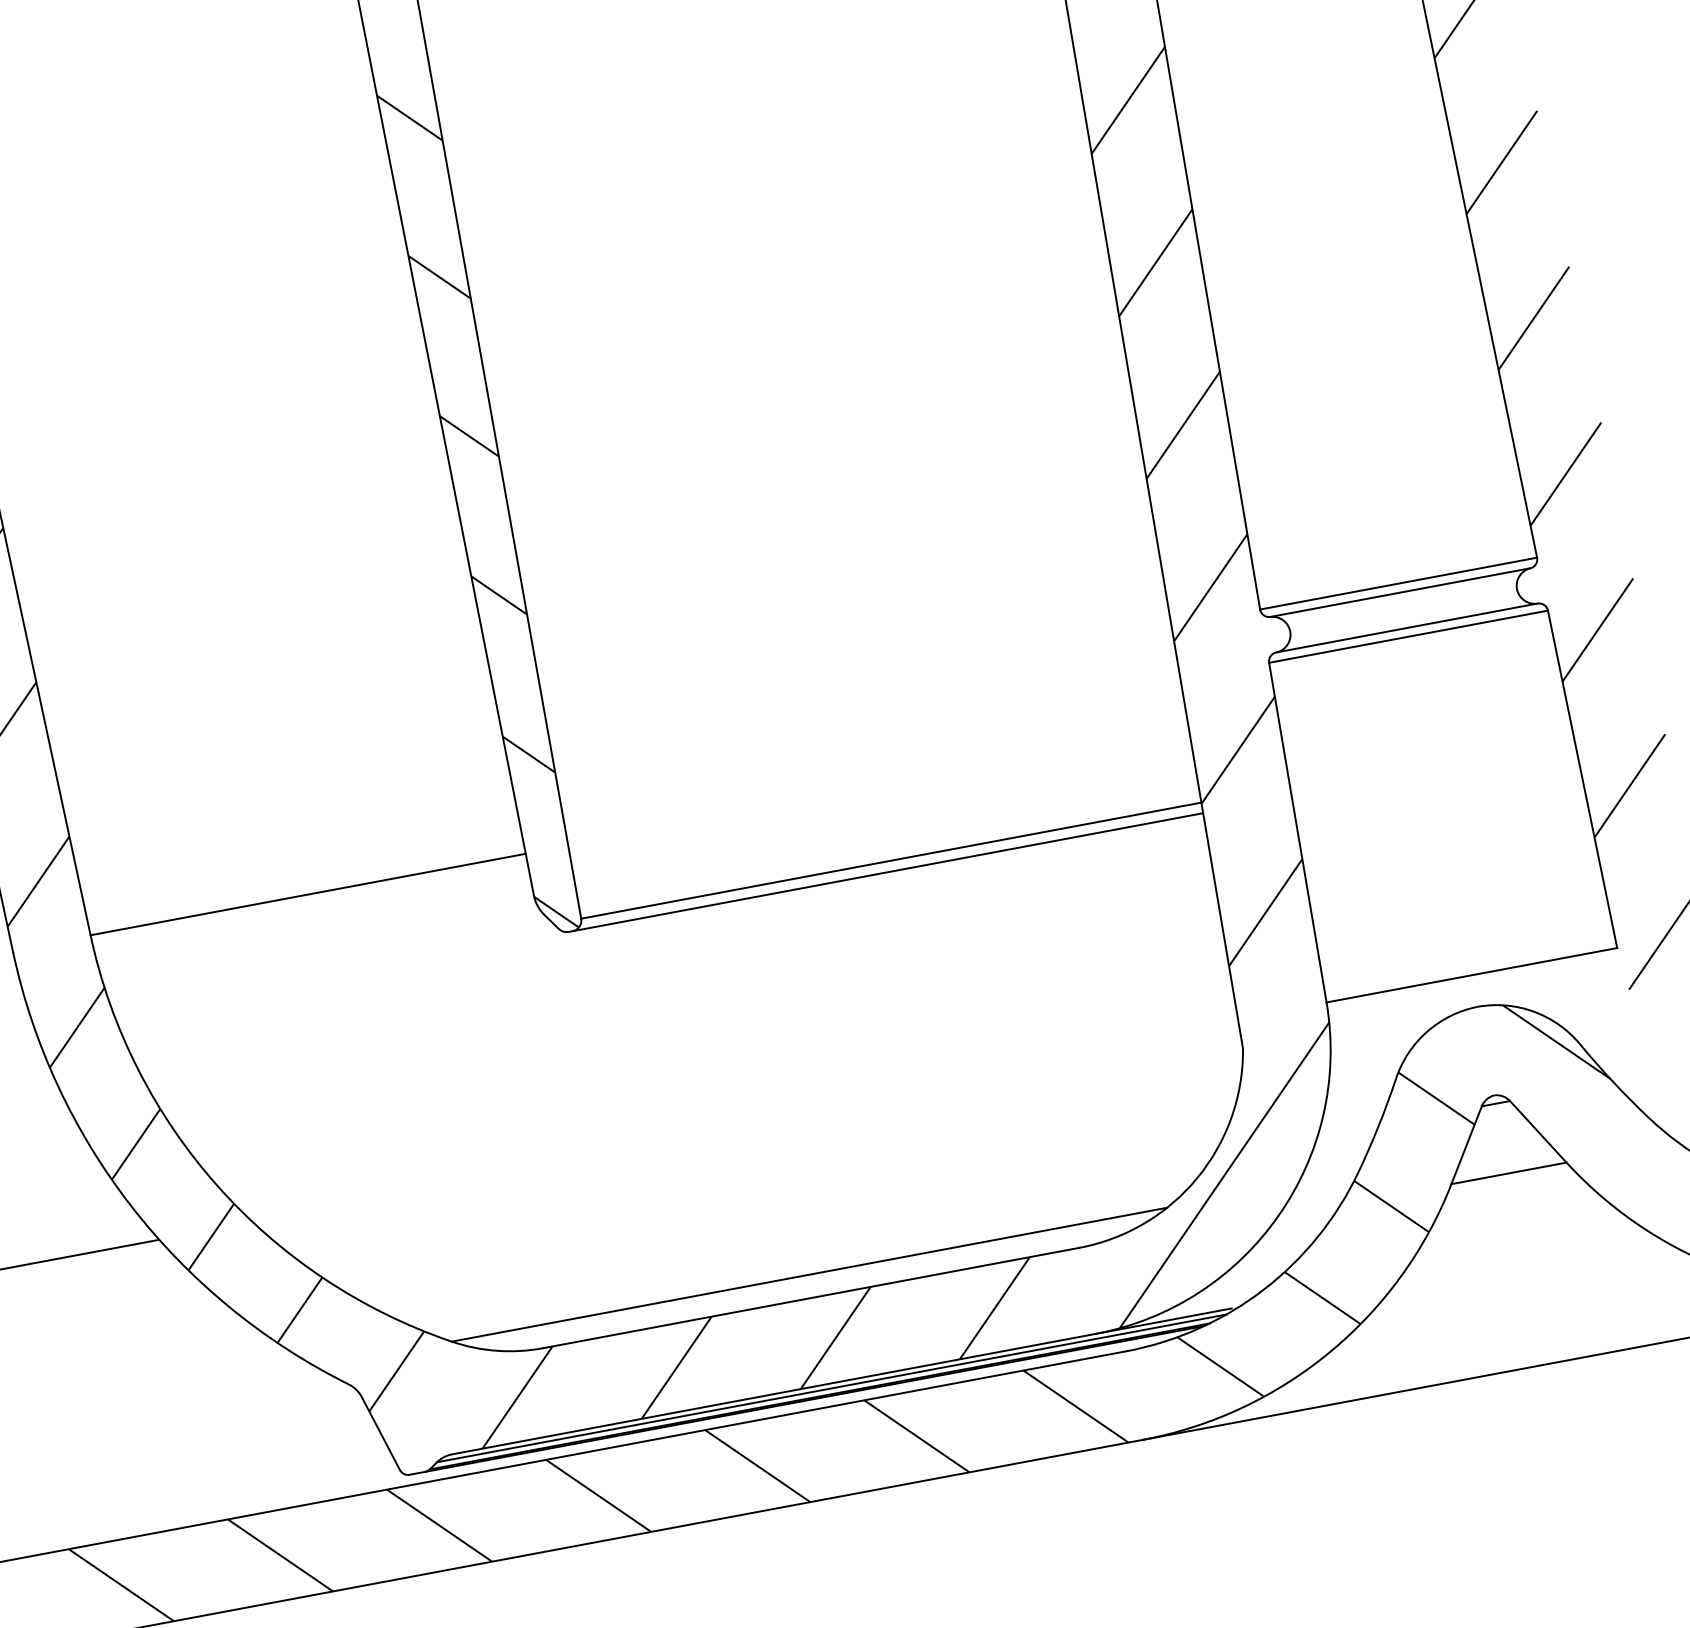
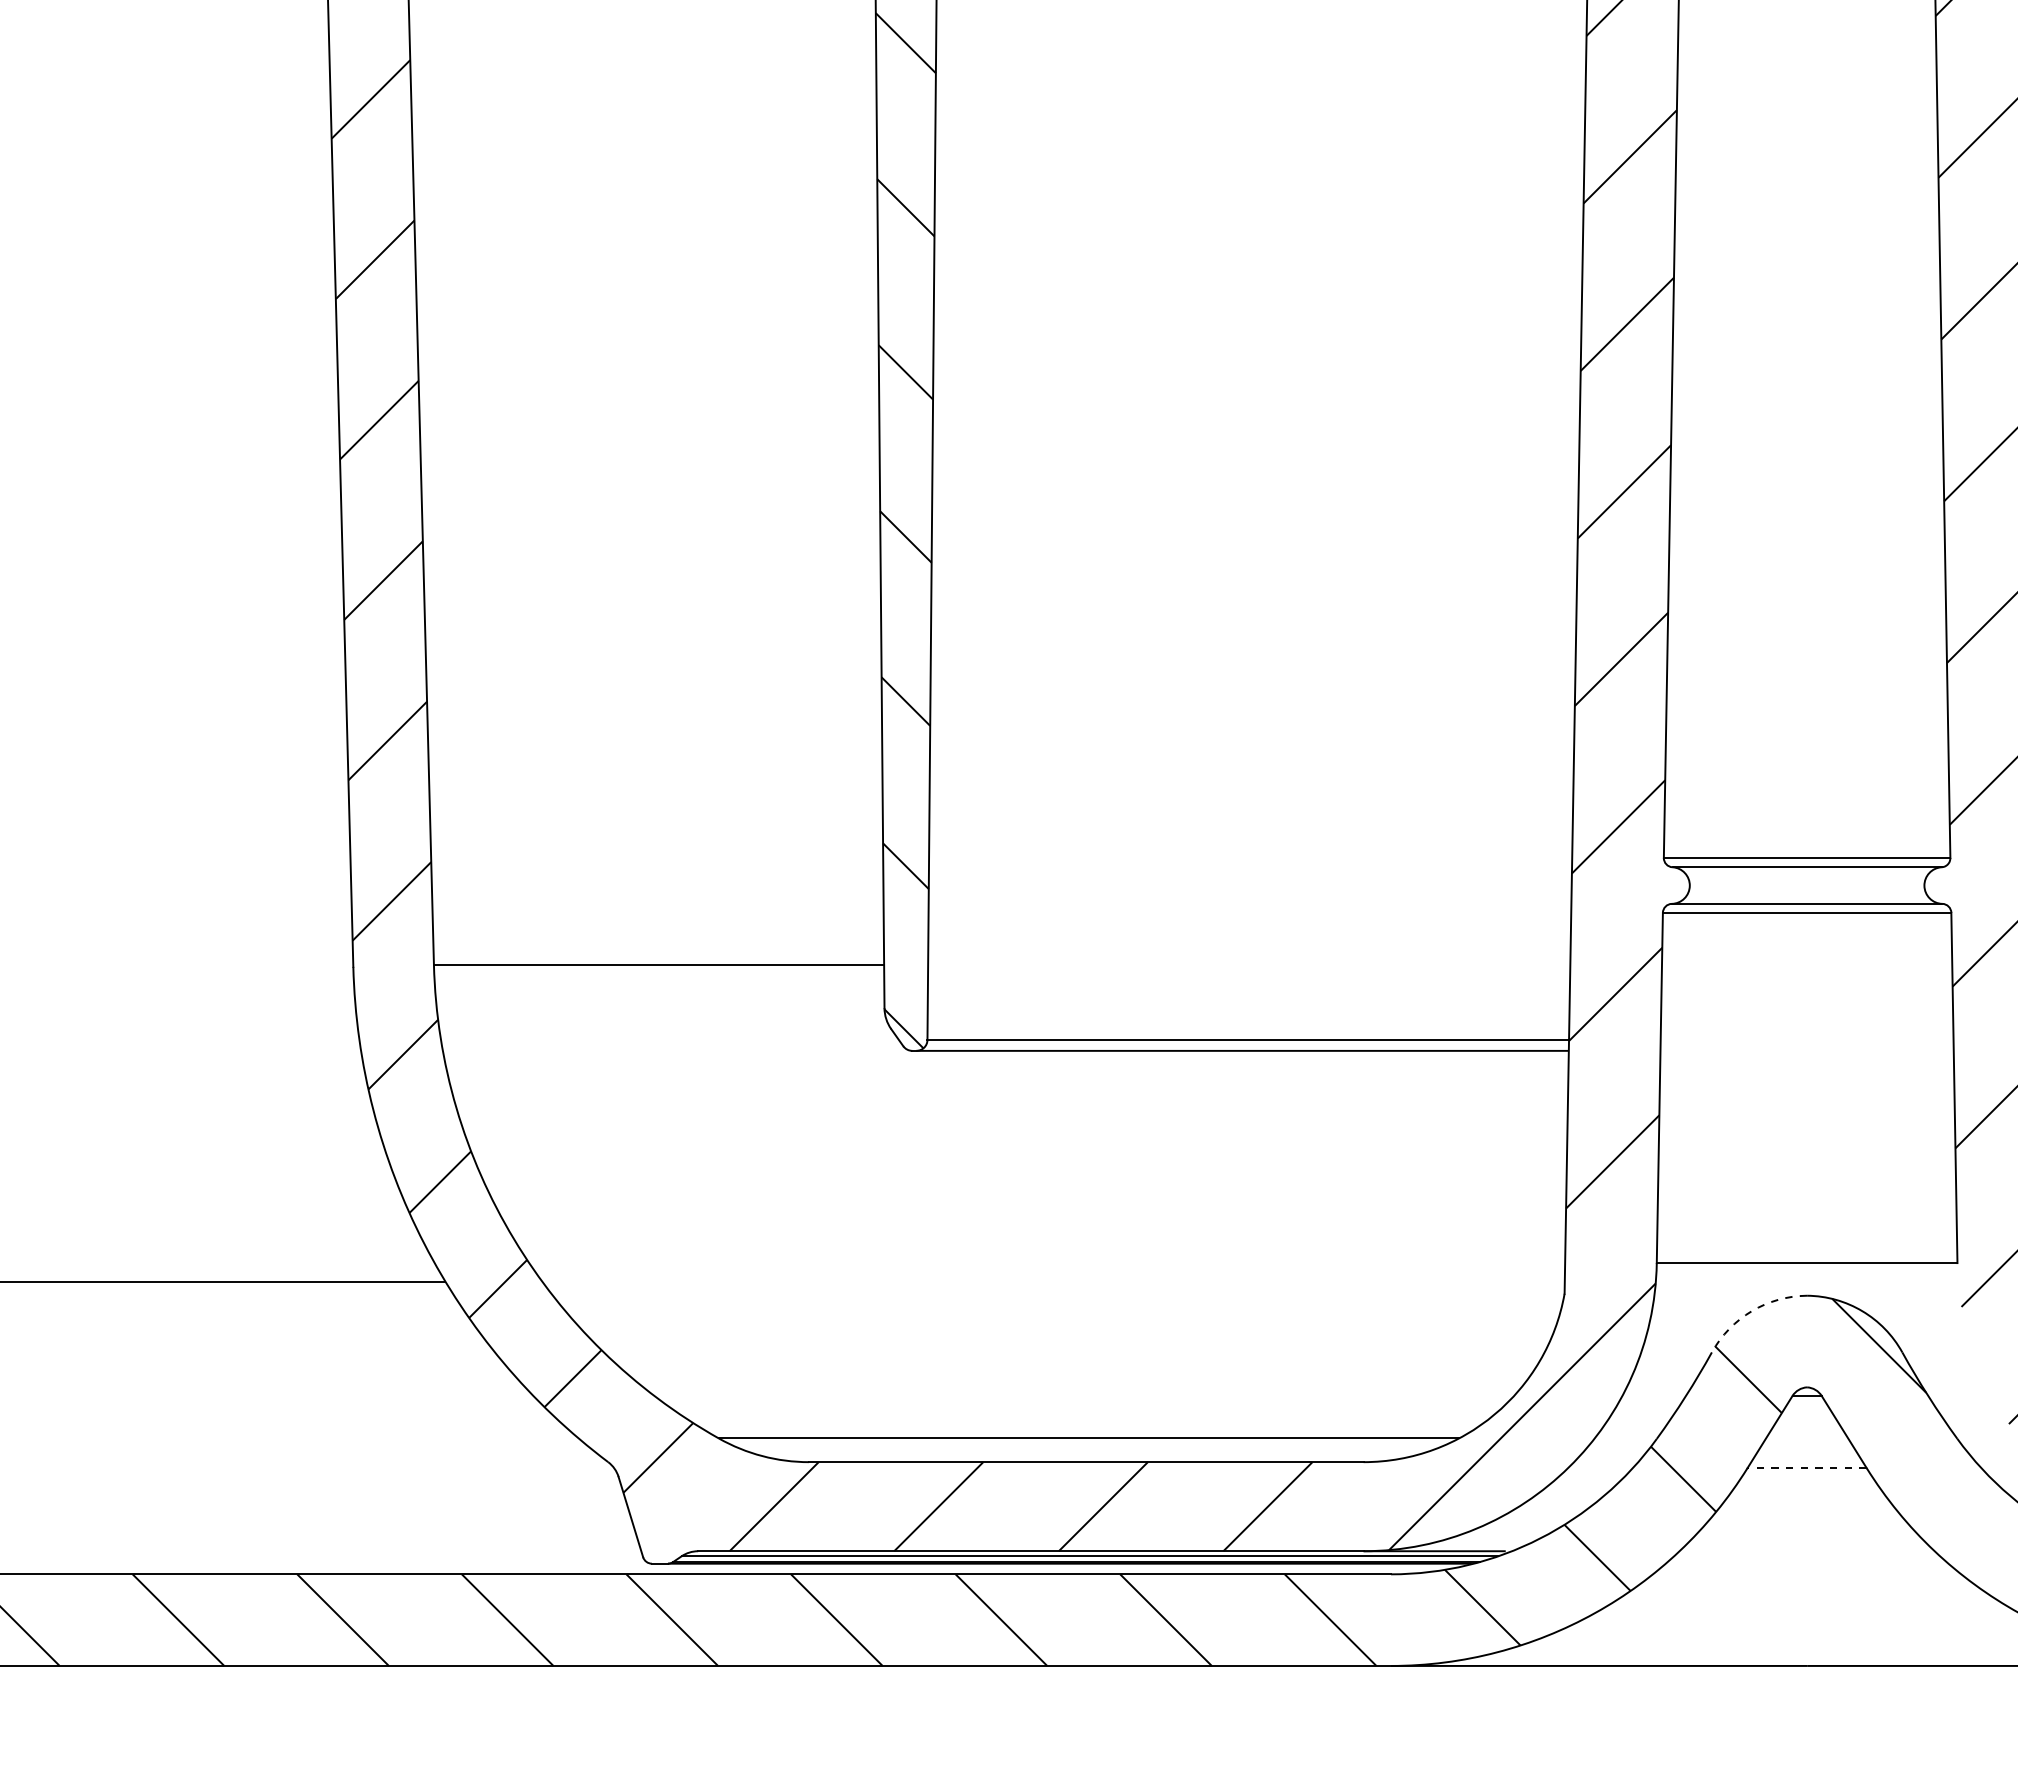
arc: (1426, 1032) -> (1751, 1311), solid -> dashed
line: (1509, 1173) -> (1807, 1468), solid -> dashed

